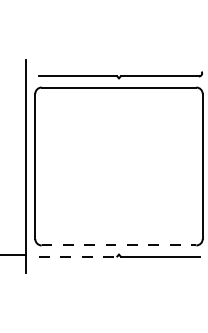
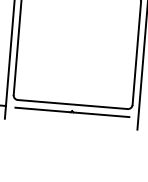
line: (119, 245) -> (73, 104), dashed -> solid
line: (78, 256) -> (43, 110), dashed -> solid

